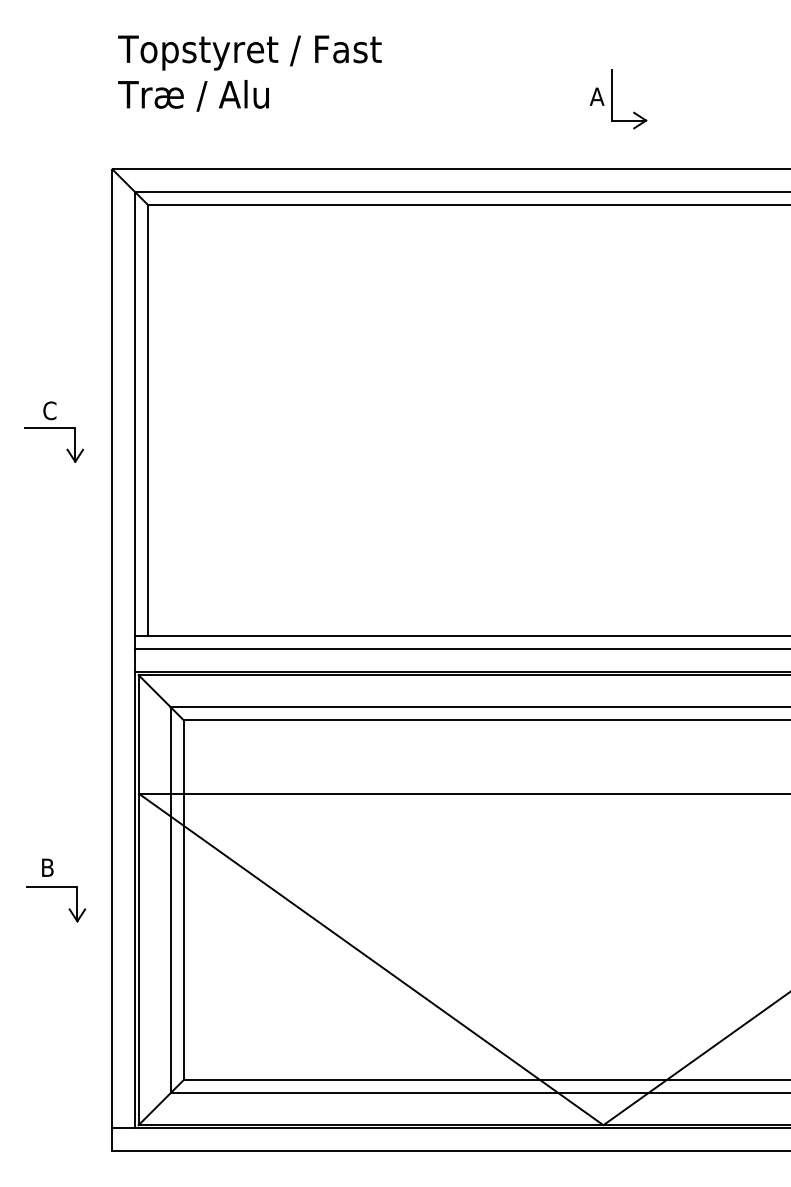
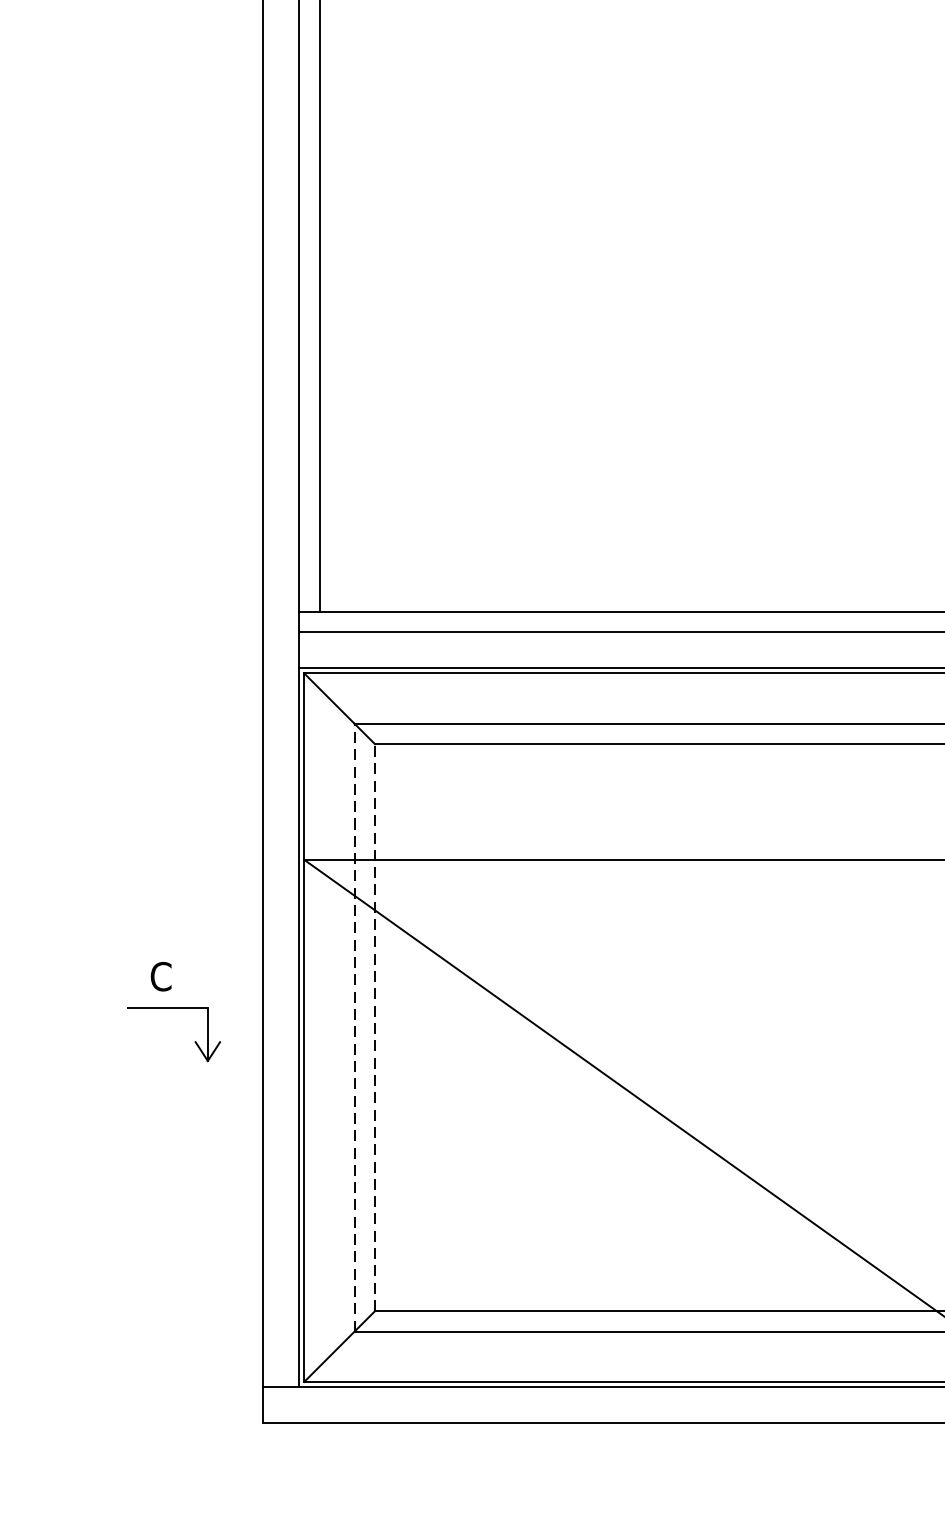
part: (54, 431) -> (171, 289), removed
text: (47, 867) -> (160, 976), B -> C
line: (170, 899) -> (354, 1026), solid -> dashed
line: (183, 899) -> (374, 1026), solid -> dashed

